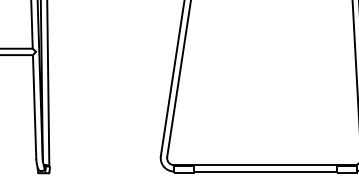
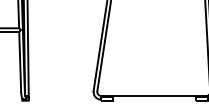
line: (265, 171) -> (154, 99), removed

